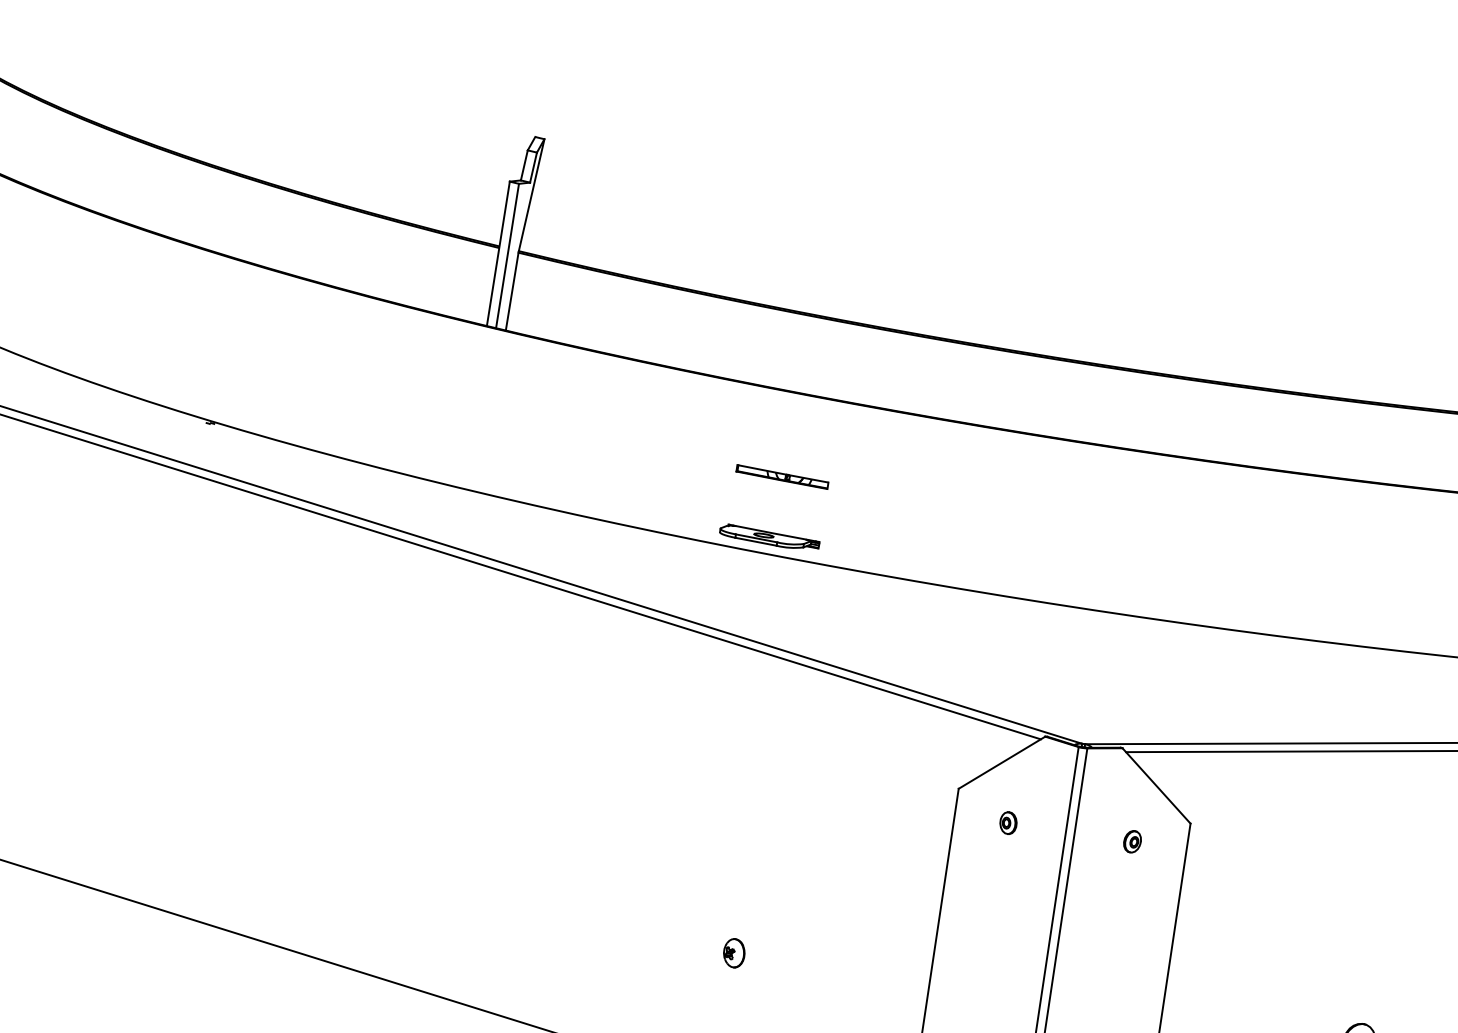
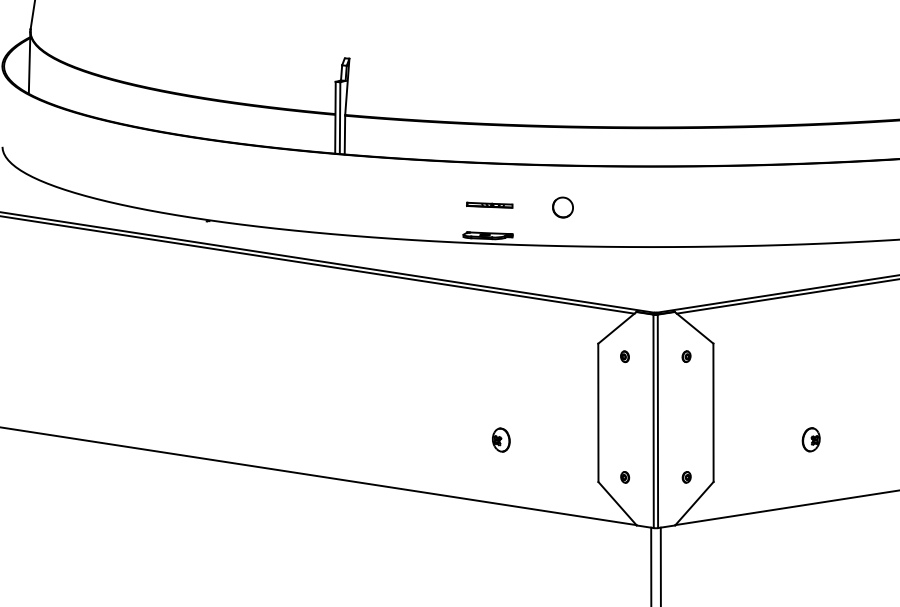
part: (928, 503) -> (562, 207), added
part: (734, 952) -> (501, 439), size x1.67

